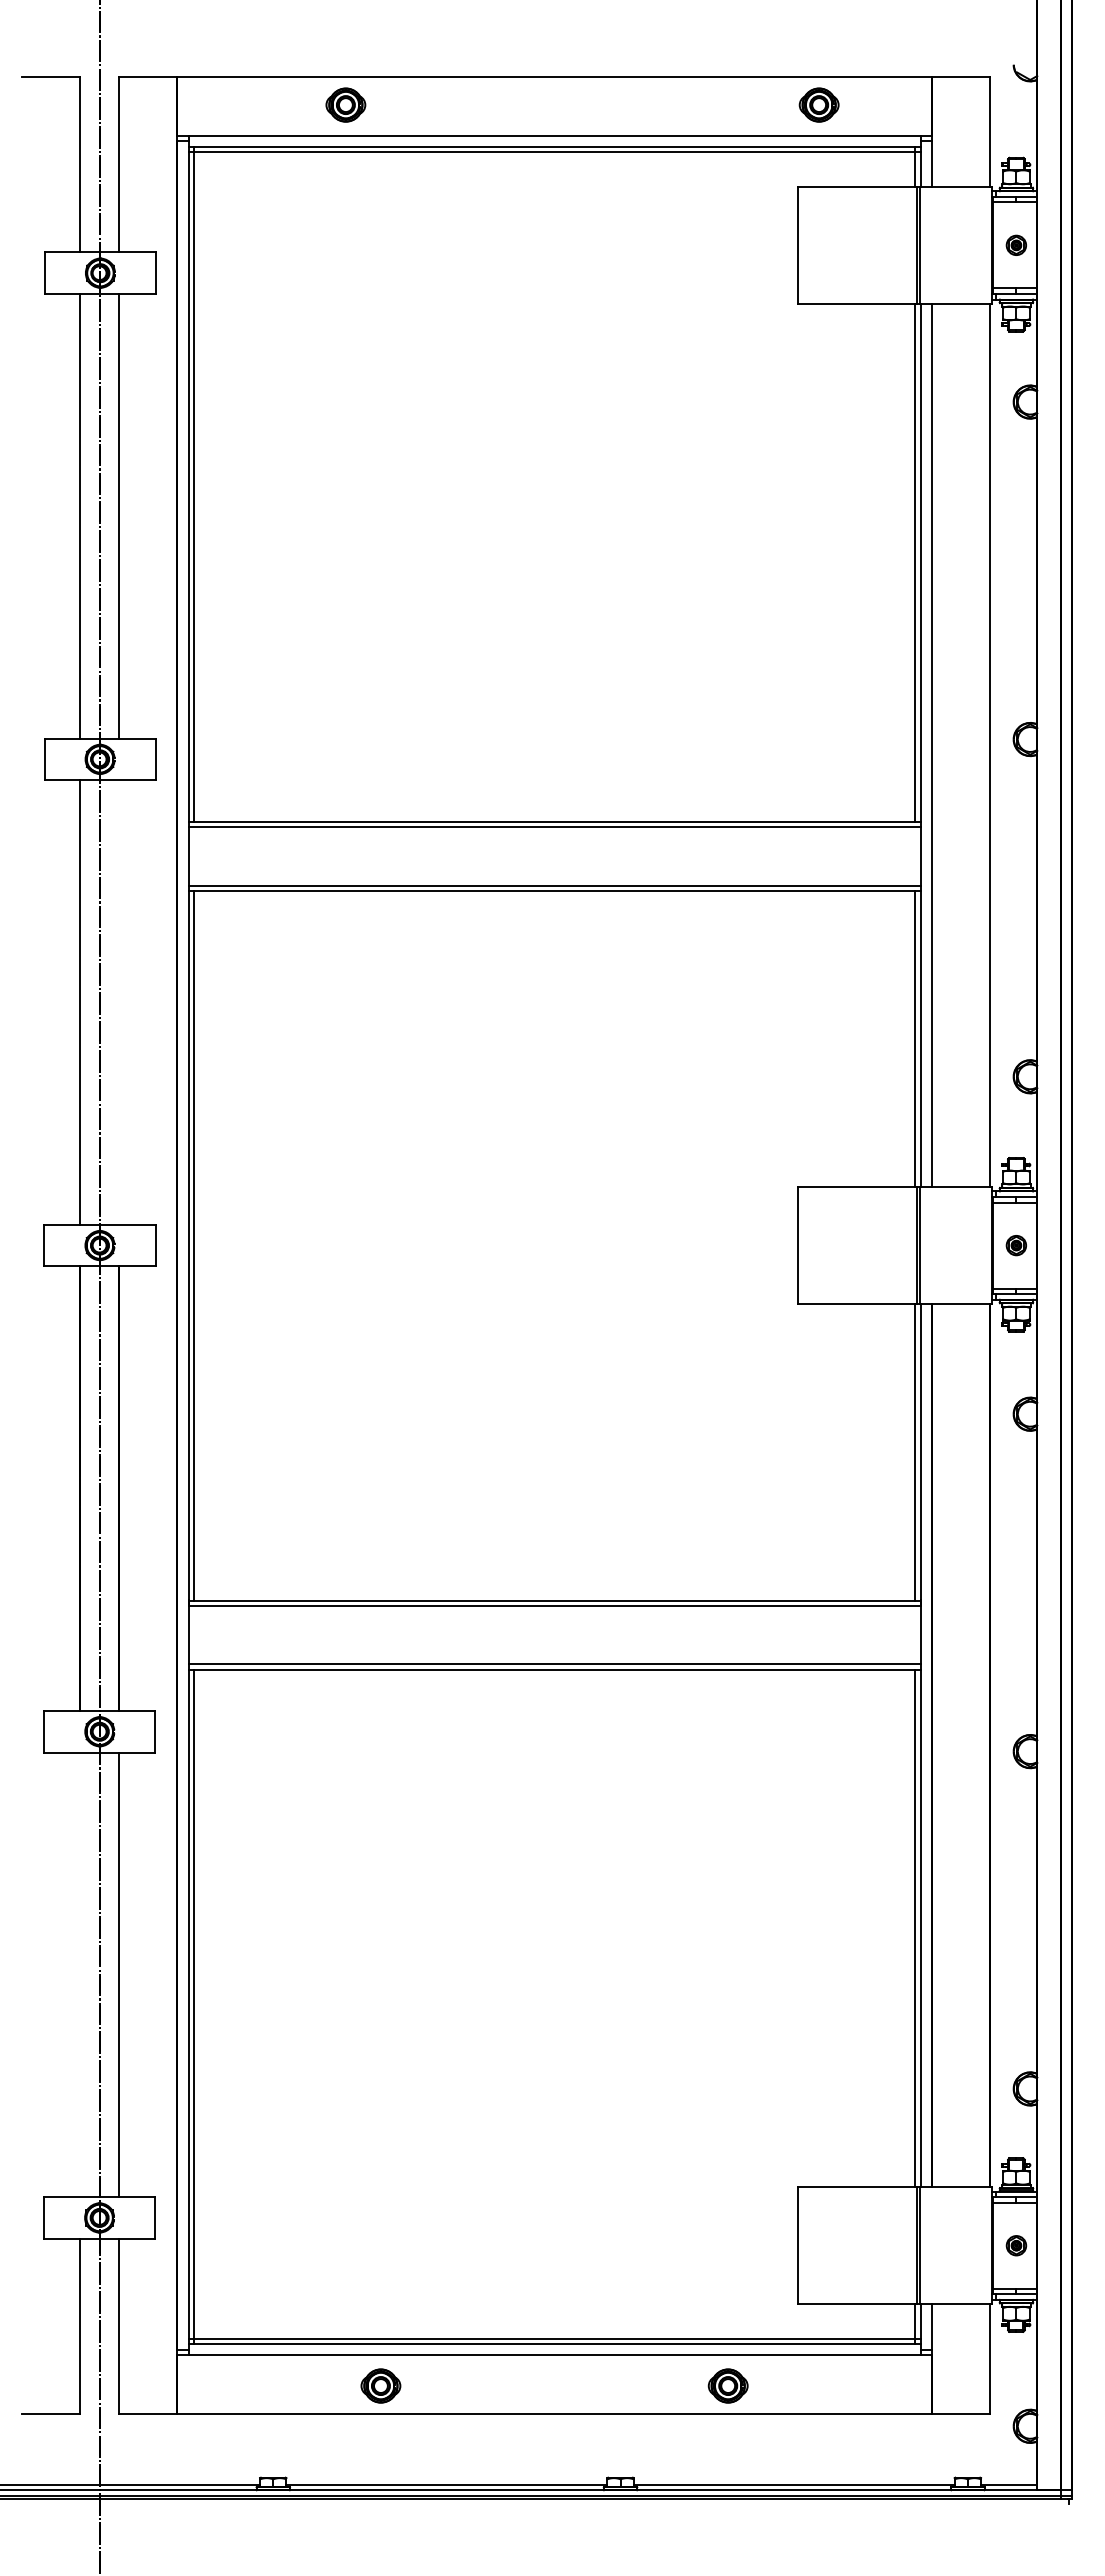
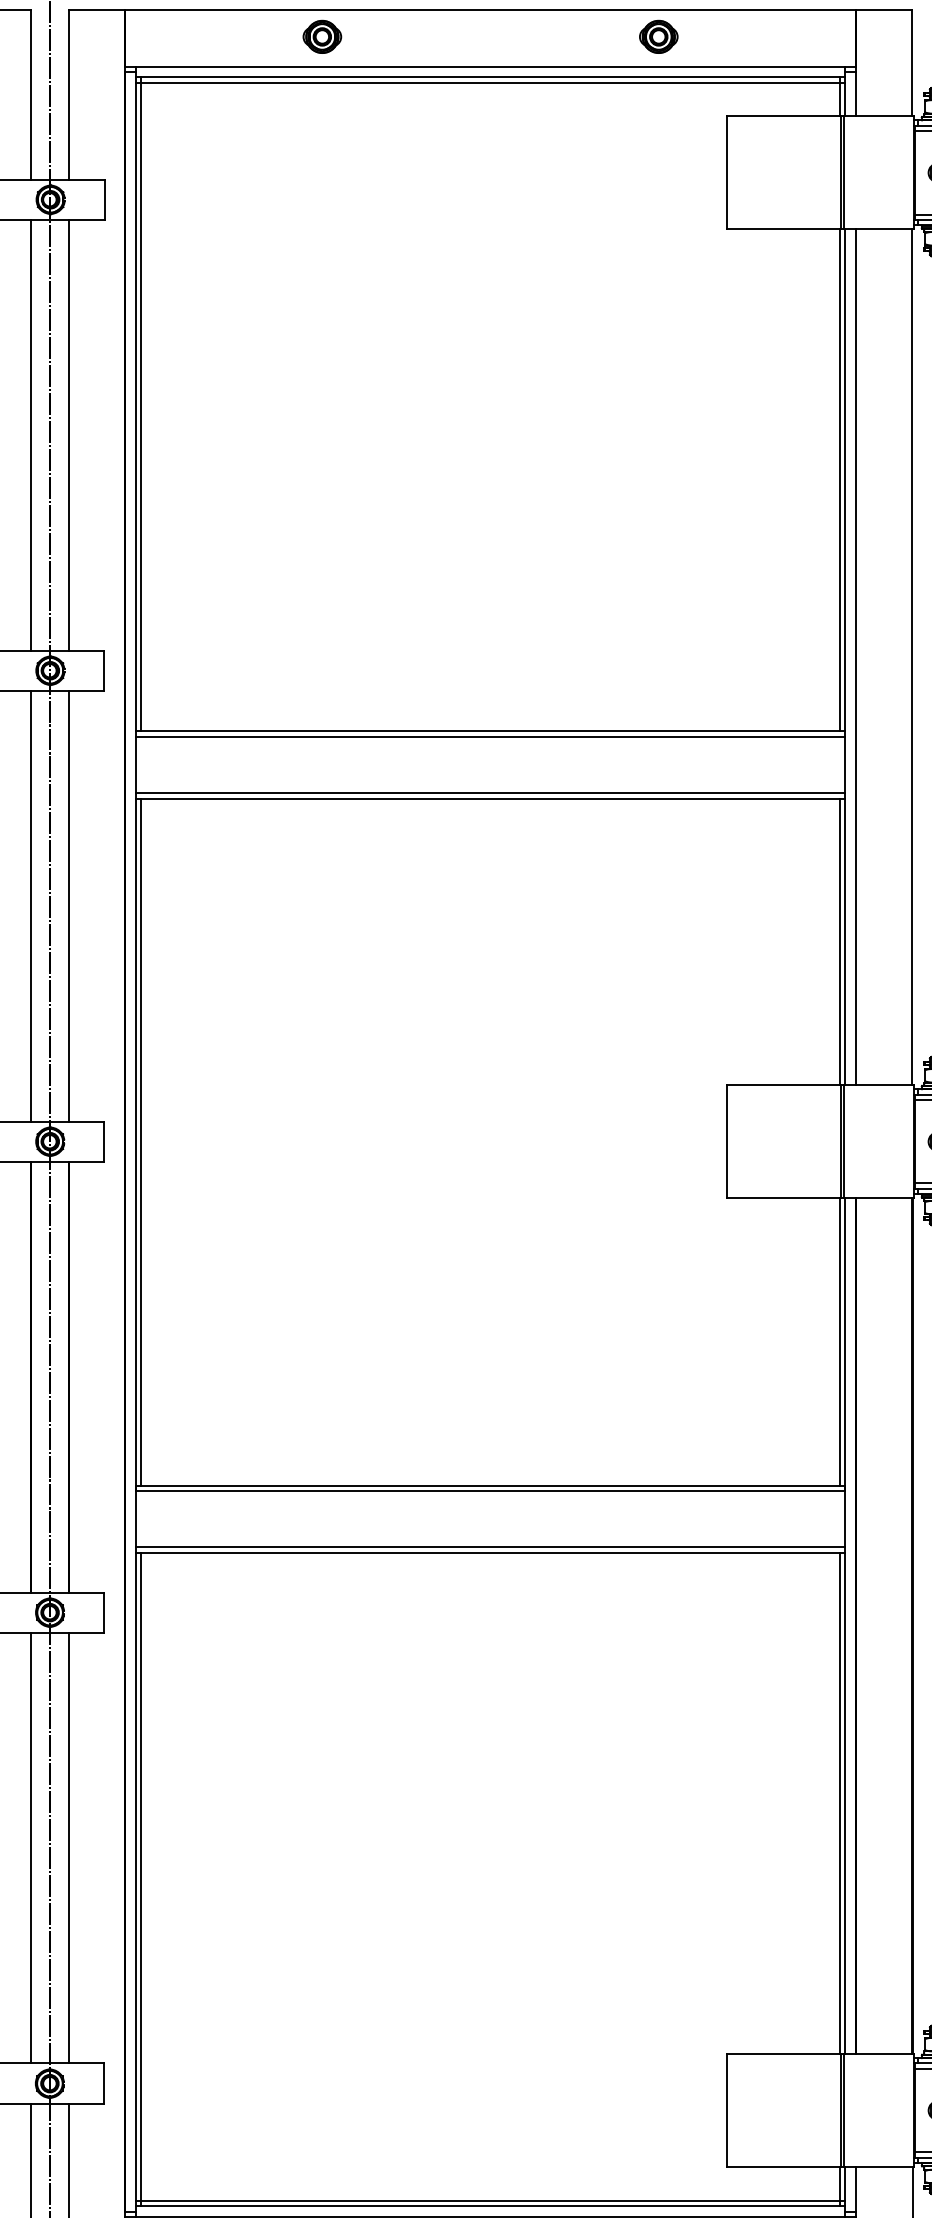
part: (345, 104) -> (321, 36), moved
part: (818, 104) -> (658, 36), moved
line: (119, 1002) -> (69, 906), added
line: (80, 1974) -> (31, 1847), added

